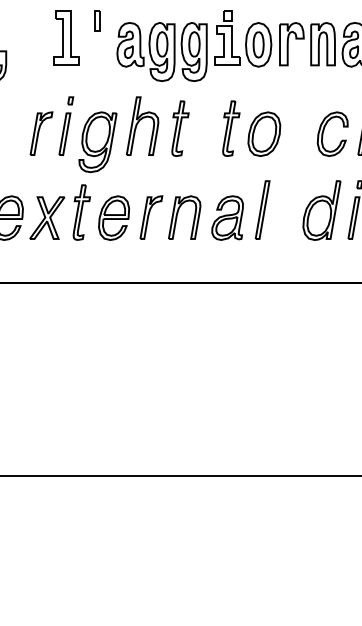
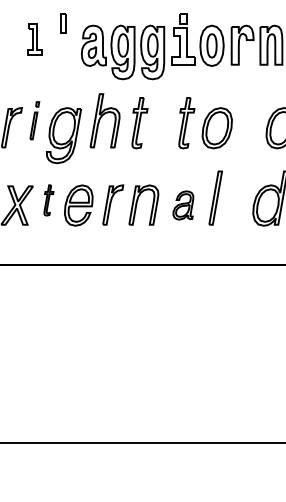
part: (66, 37) -> (34, 39), size x0.6
part: (66, 125) -> (34, 120), size x0.7
part: (81, 212) -> (48, 200), size x0.6
part: (227, 217) -> (183, 204), size x0.7

